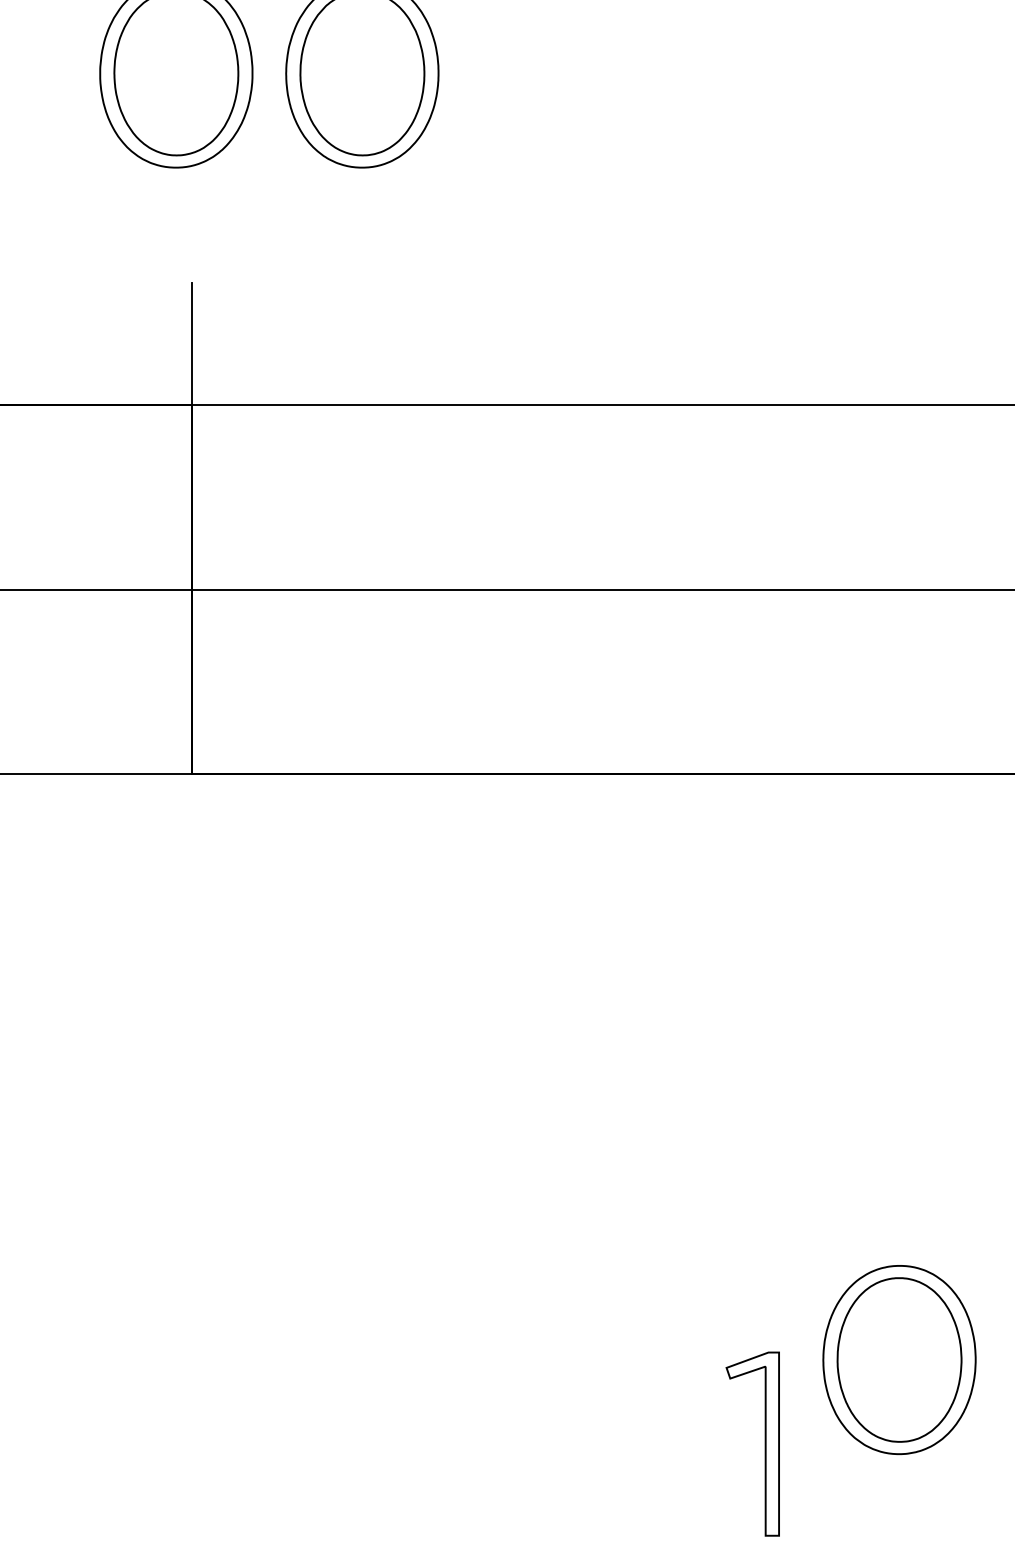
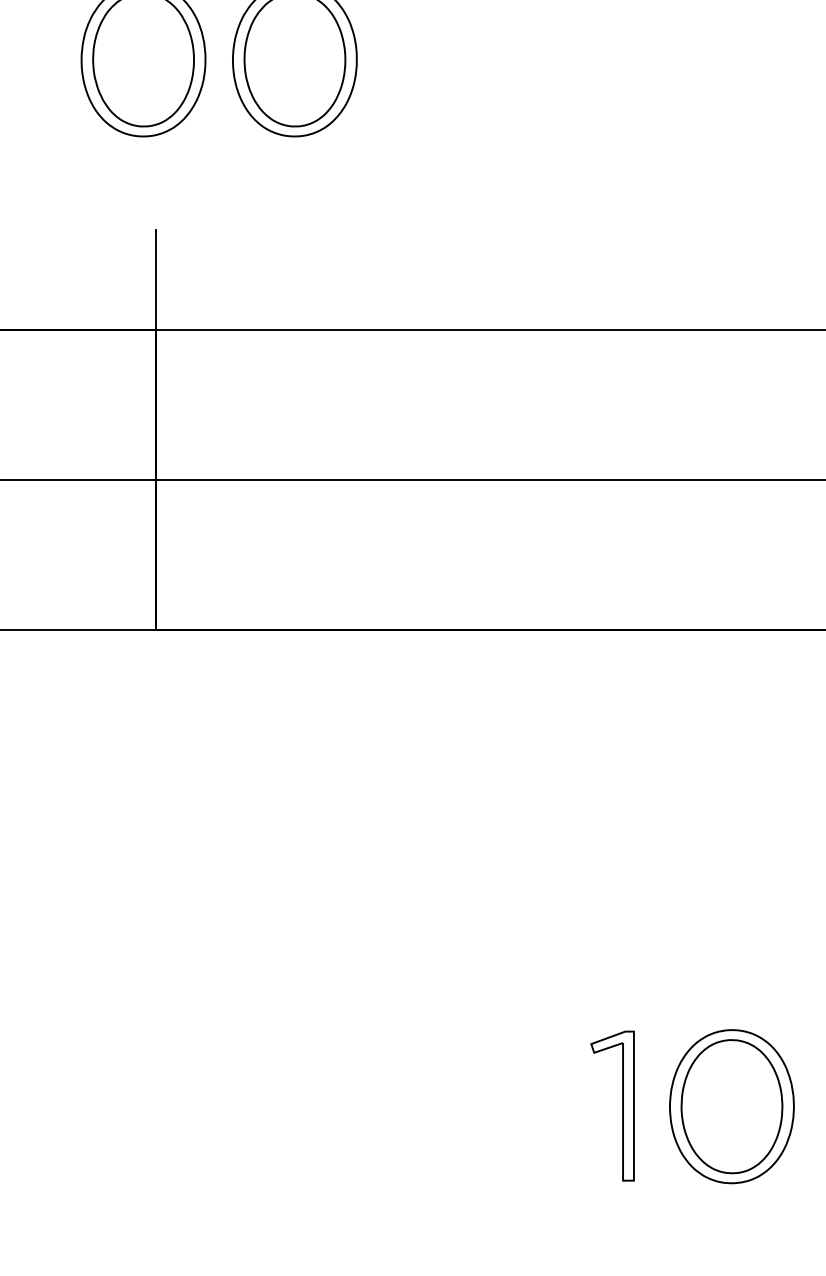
part: (764, 1443) -> (622, 1105), moved

